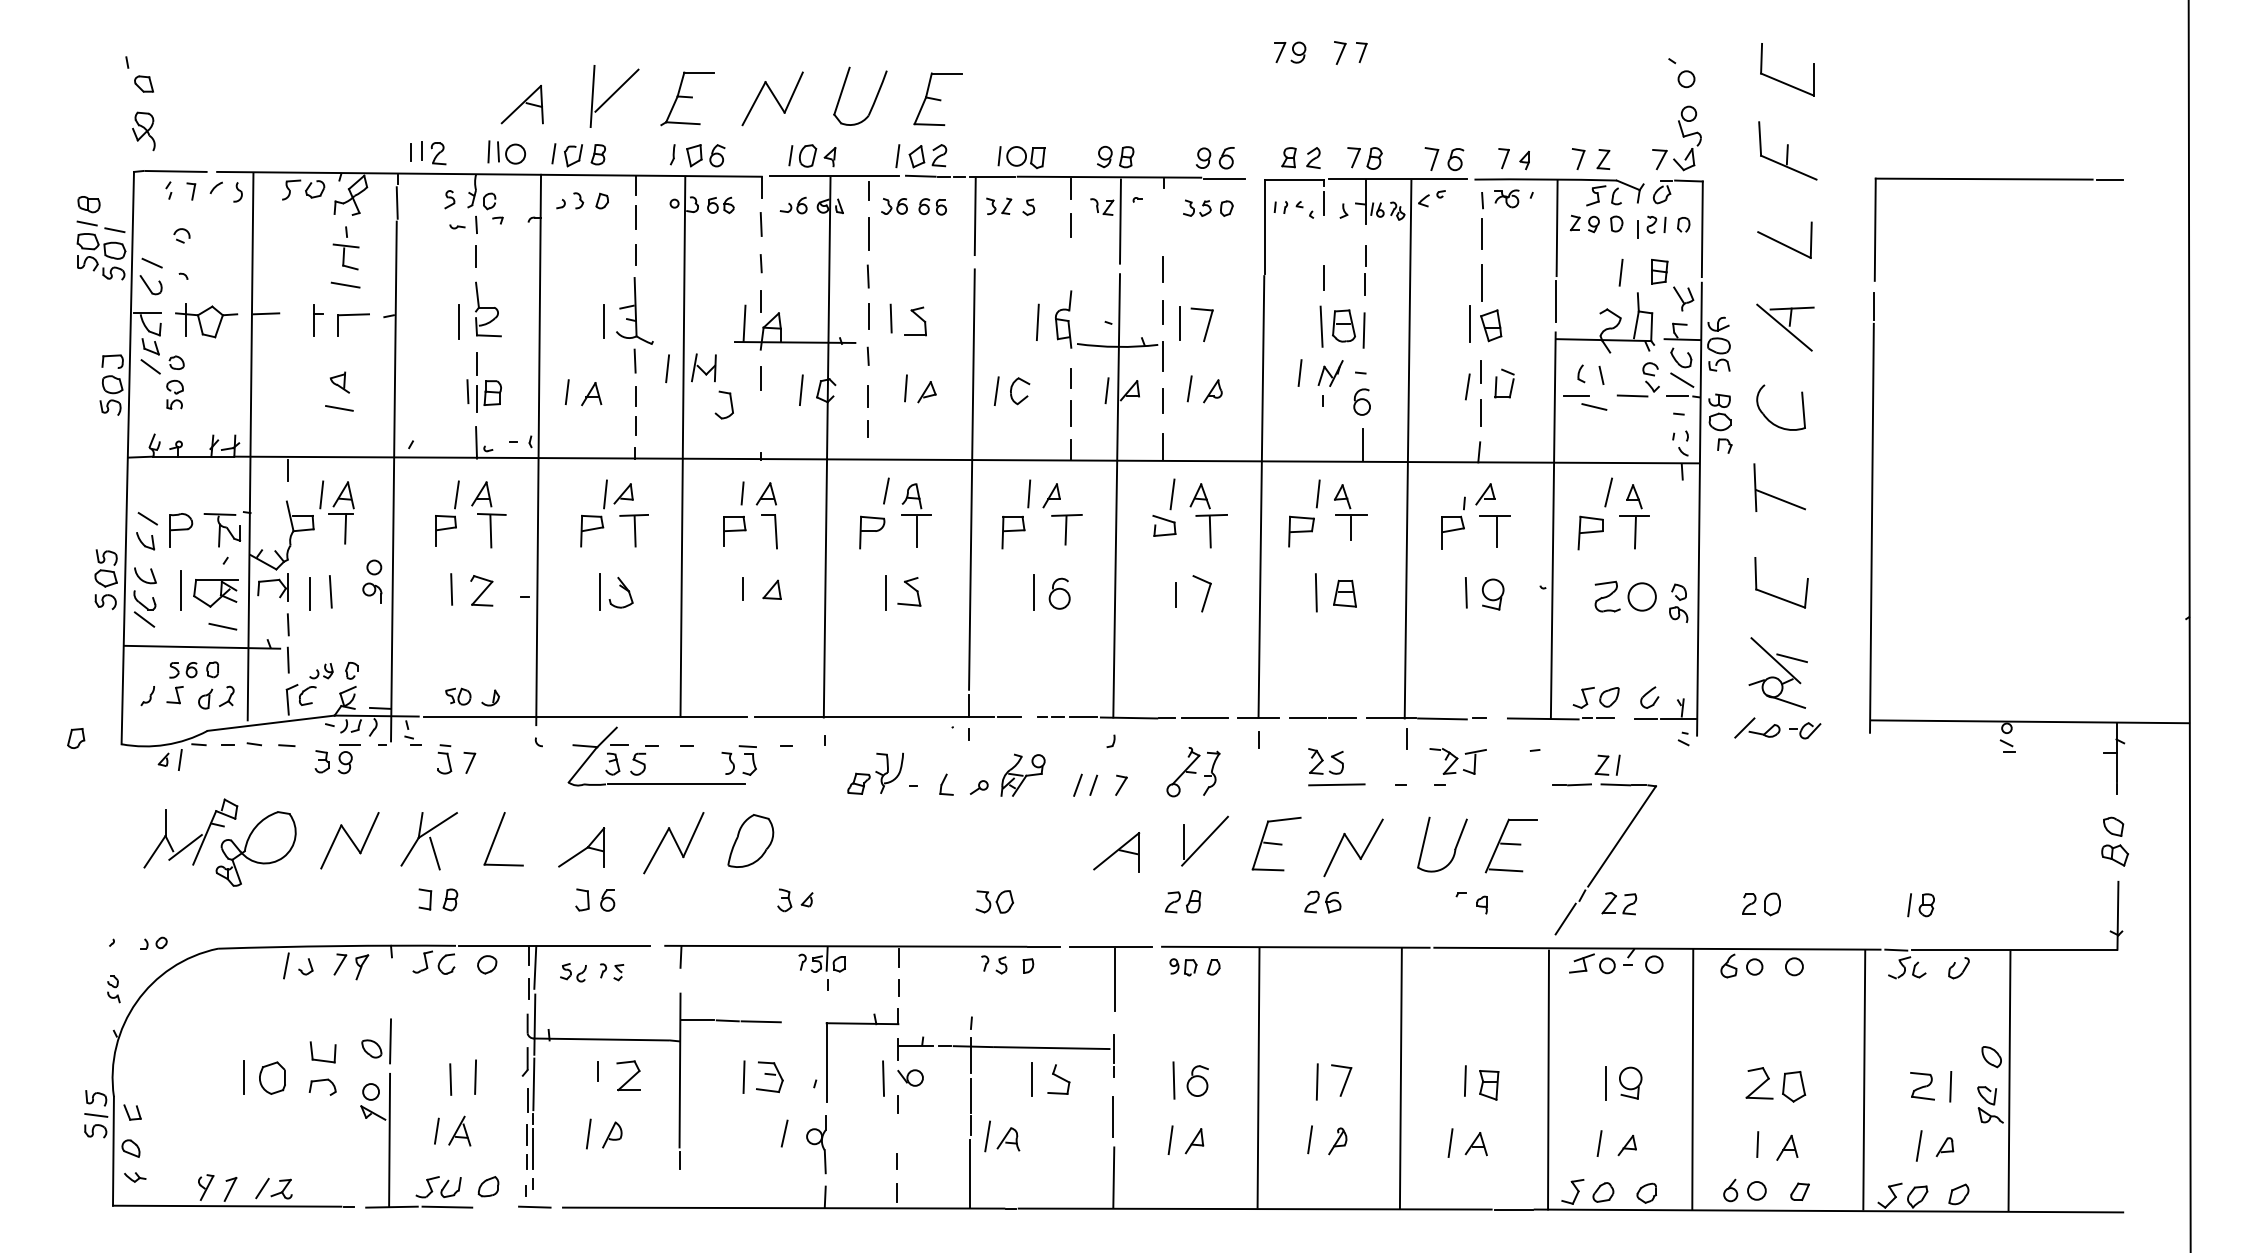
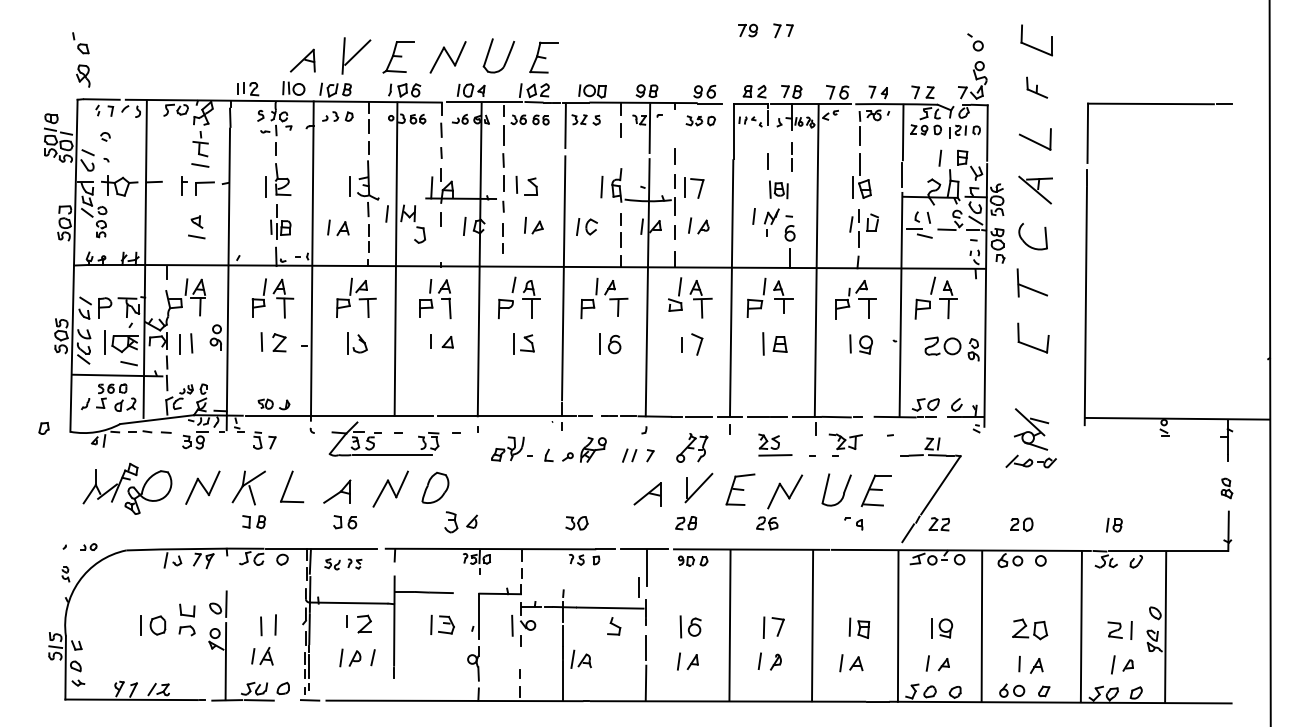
part: (1786, 150) -> (1036, 87), size x0.6
part: (1342, 326) -> (778, 189), size x0.7
part: (1776, 688) -> (1030, 438), moved
part: (2114, 841) -> (1226, 488), size x0.7
part: (795, 900) -> (461, 522), size x1.6
line: (1031, 1079) -> (638, 587), moved
line: (783, 1133) -> (372, 657), moved

